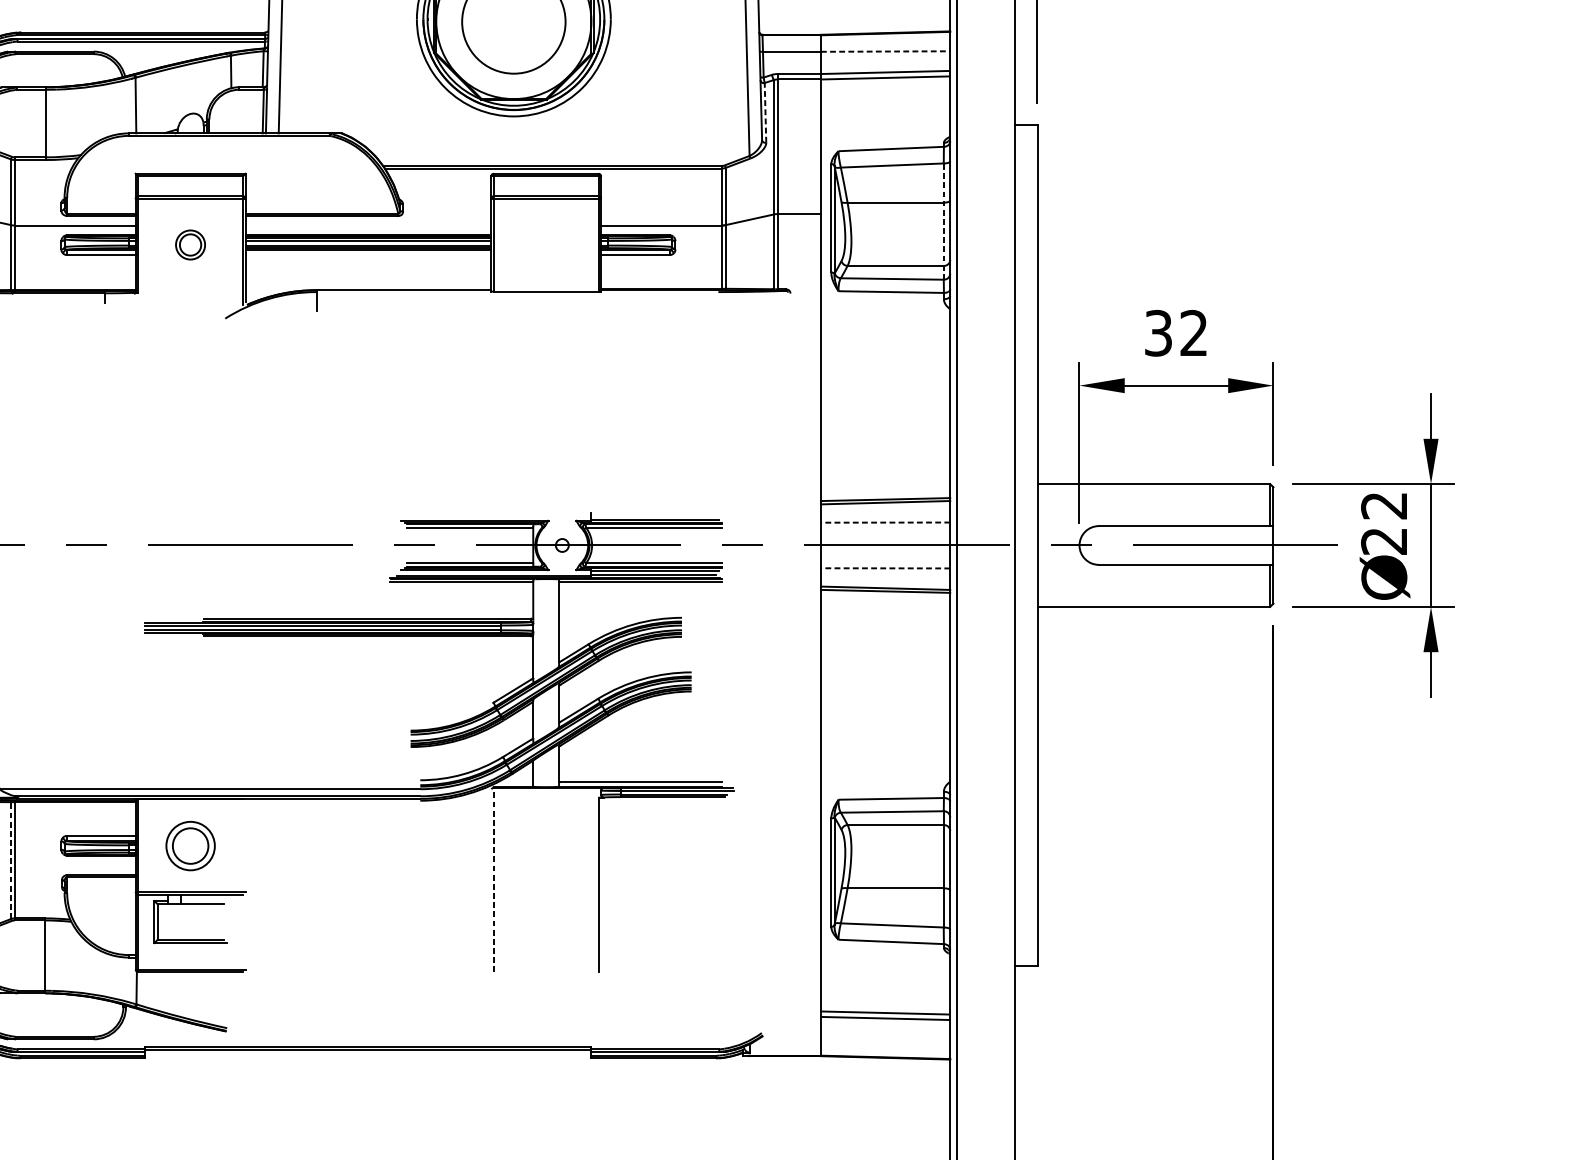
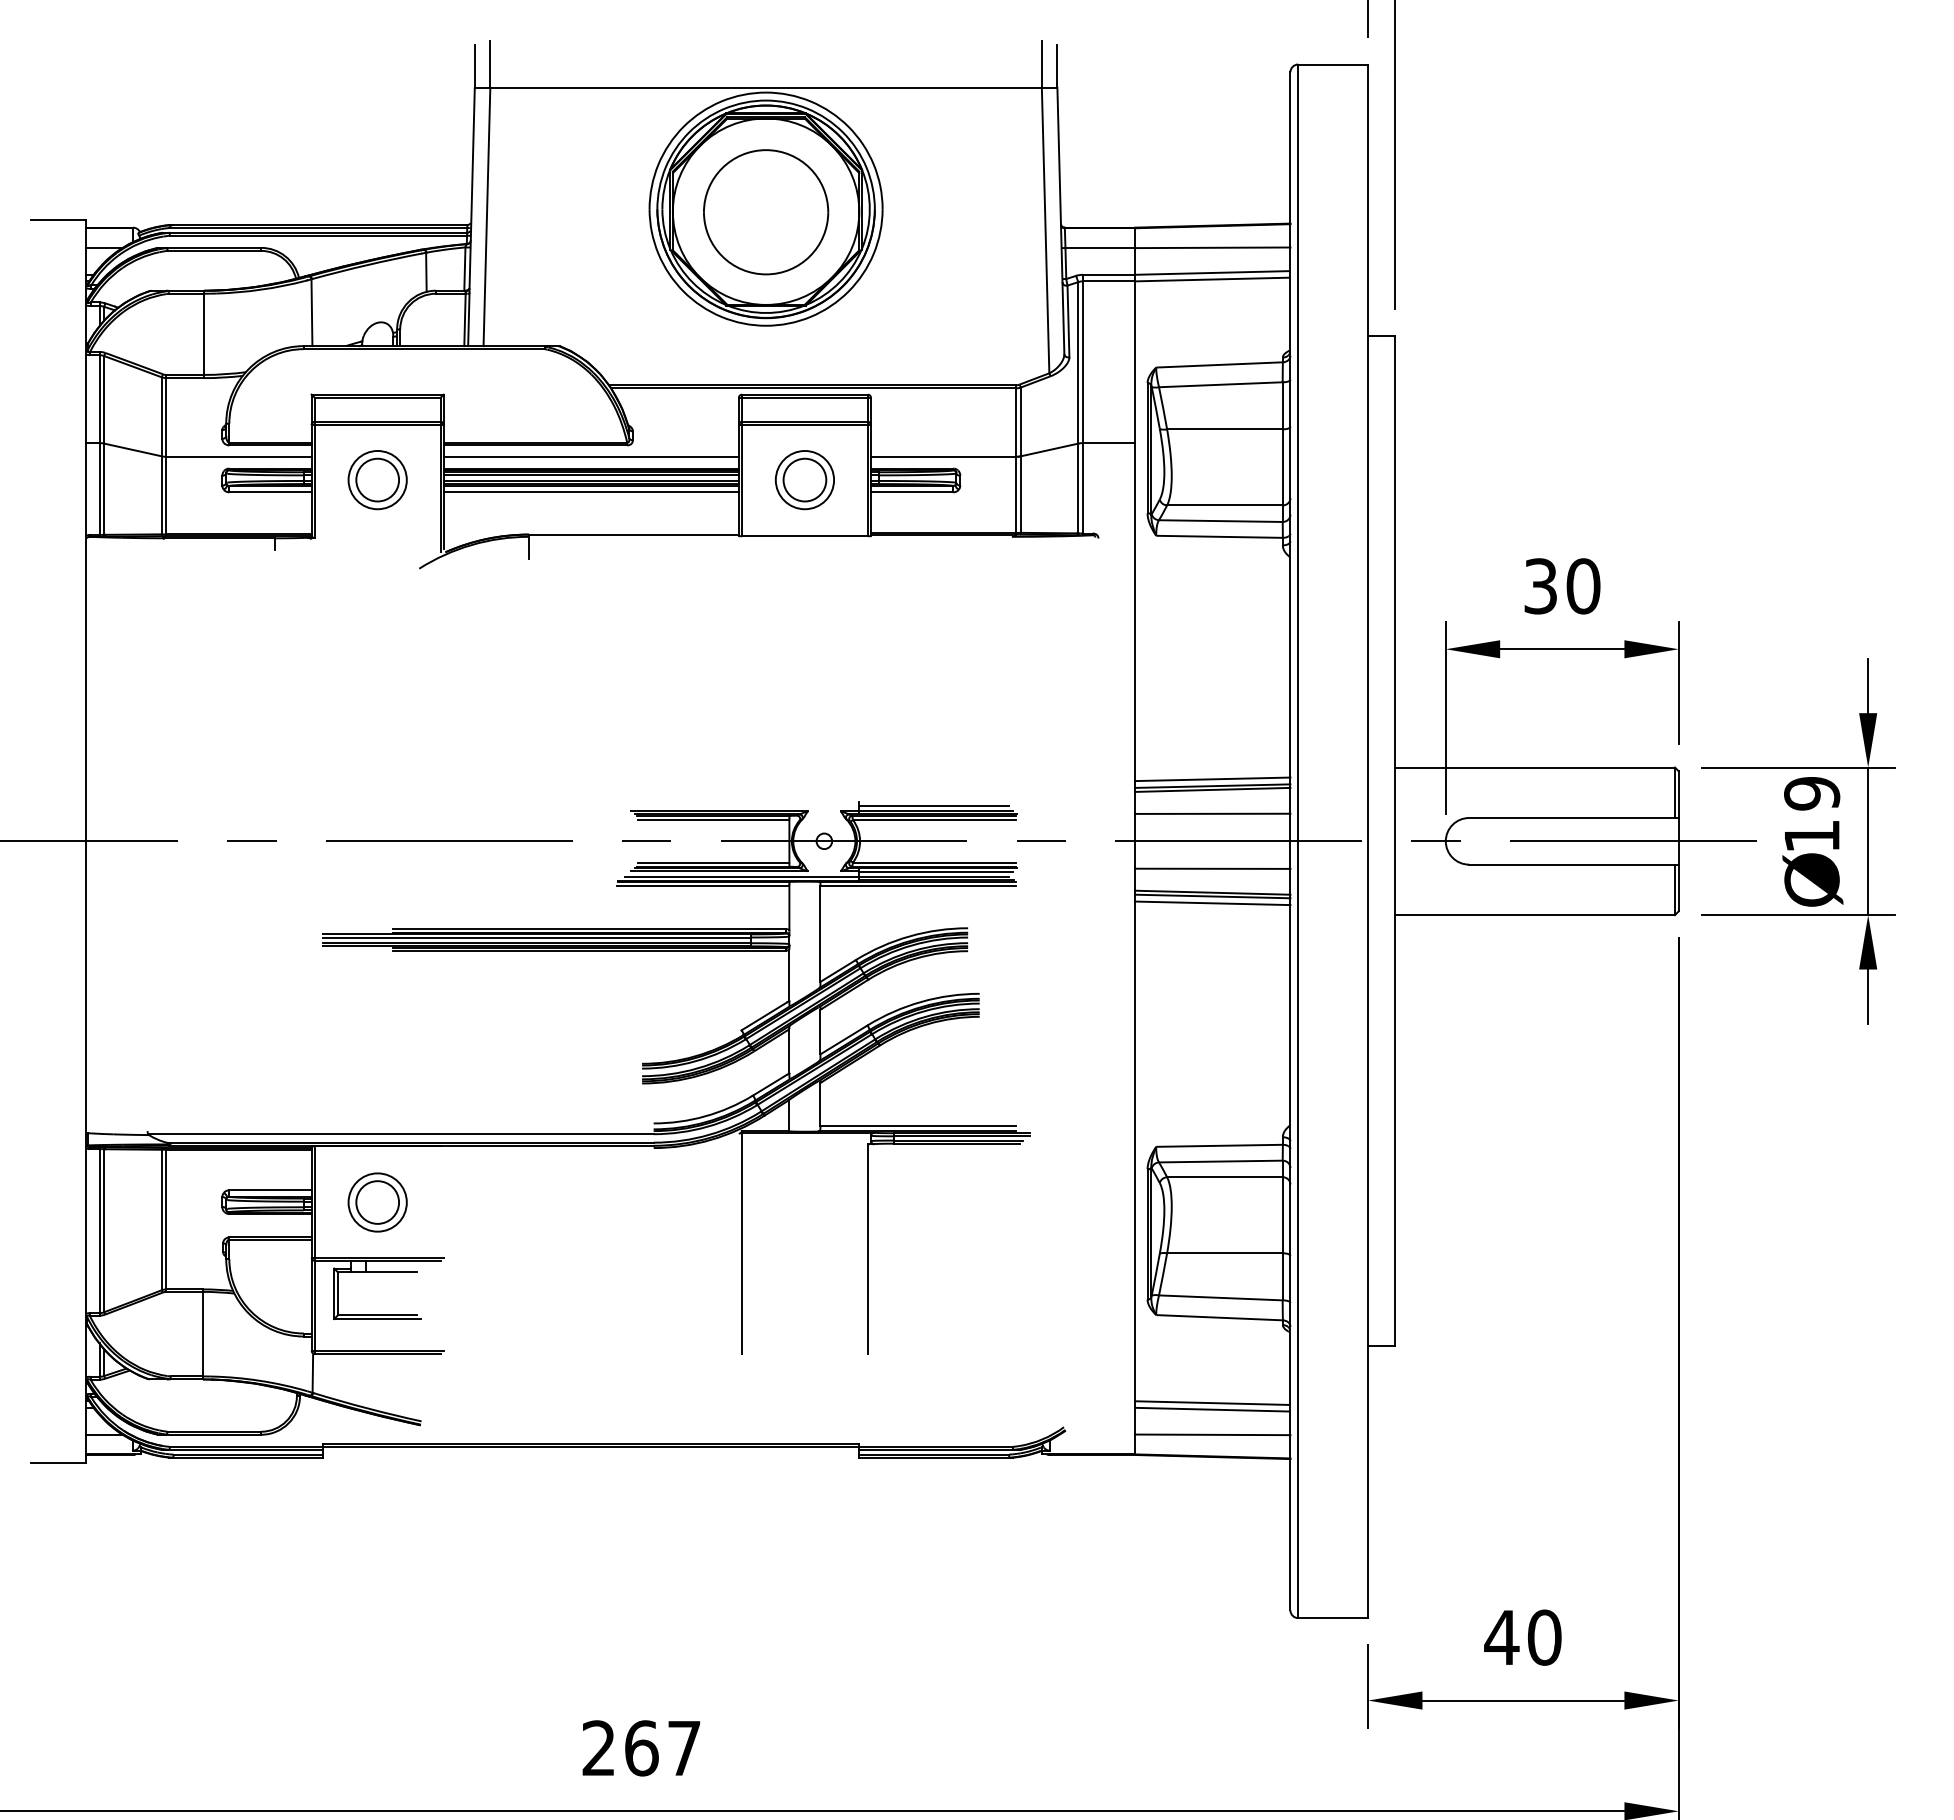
line: (885, 51) -> (1212, 247), dashed -> solid
line: (765, 112) -> (1068, 321), dashed -> solid
line: (943, 221) -> (1282, 452), dashed -> solid
line: (367, 225) -> (590, 456), added
part: (190, 245) -> (377, 480), size x1.67
part: (545, 245) -> (804, 480), added
line: (367, 255) -> (590, 492), added
text: (1194, 333) -> (1583, 586), 32 -> 30
line: (885, 494) -> (1212, 779), added
line: (654, 515) -> (934, 805), added
line: (885, 522) -> (1212, 813), dashed -> solid
text: (1384, 523) -> (1812, 814), 22 -> 19
line: (885, 568) -> (1212, 868), dashed -> solid
line: (885, 597) -> (1212, 903), added
line: (10, 860) -> (161, 1219), dashed -> solid
line: (494, 879) -> (742, 1242), dashed -> solid
line: (885, 1039) -> (1212, 1434), added

